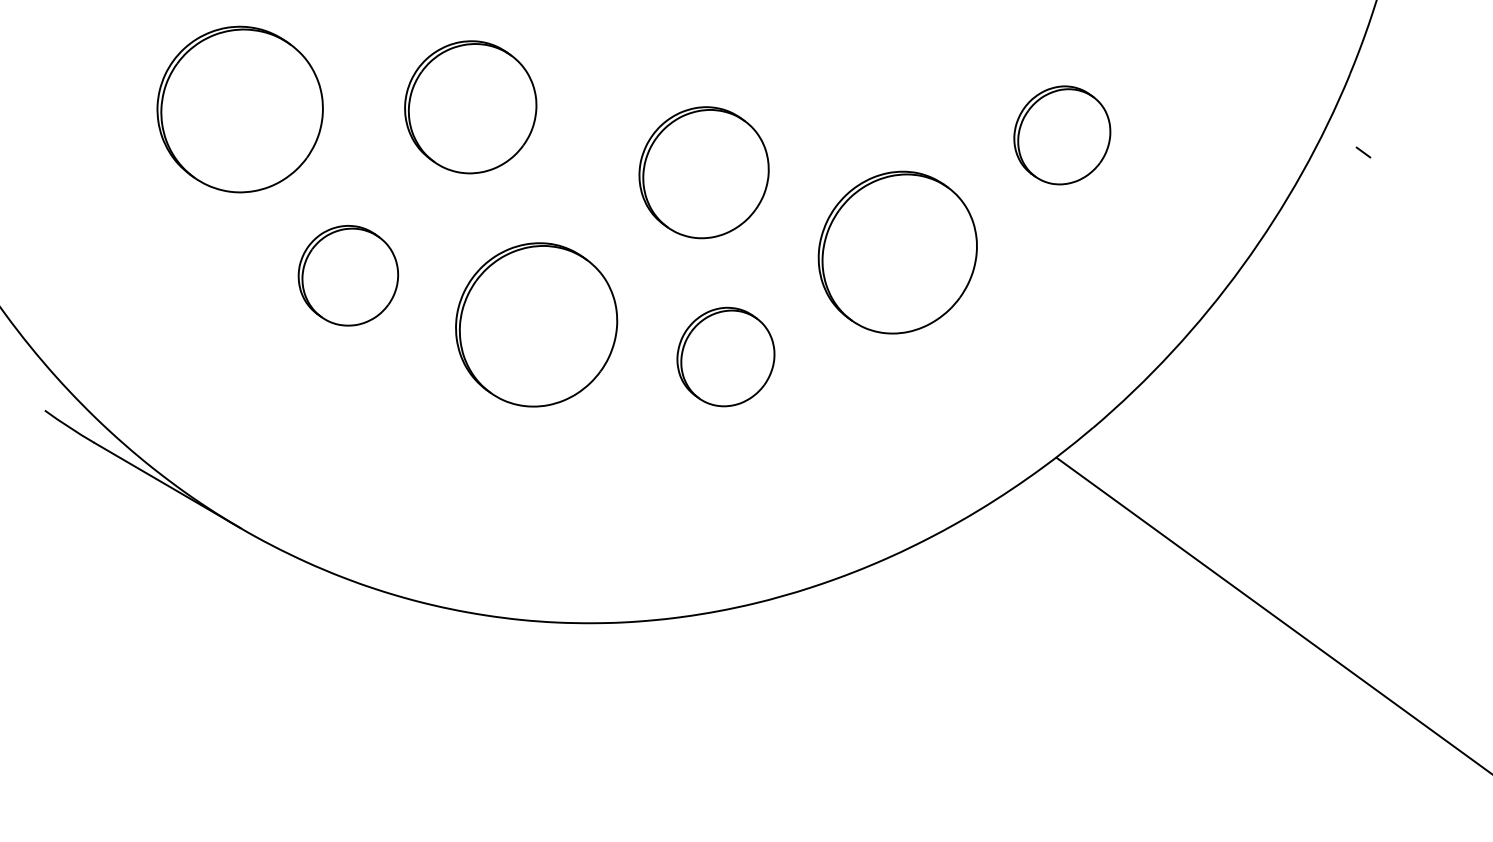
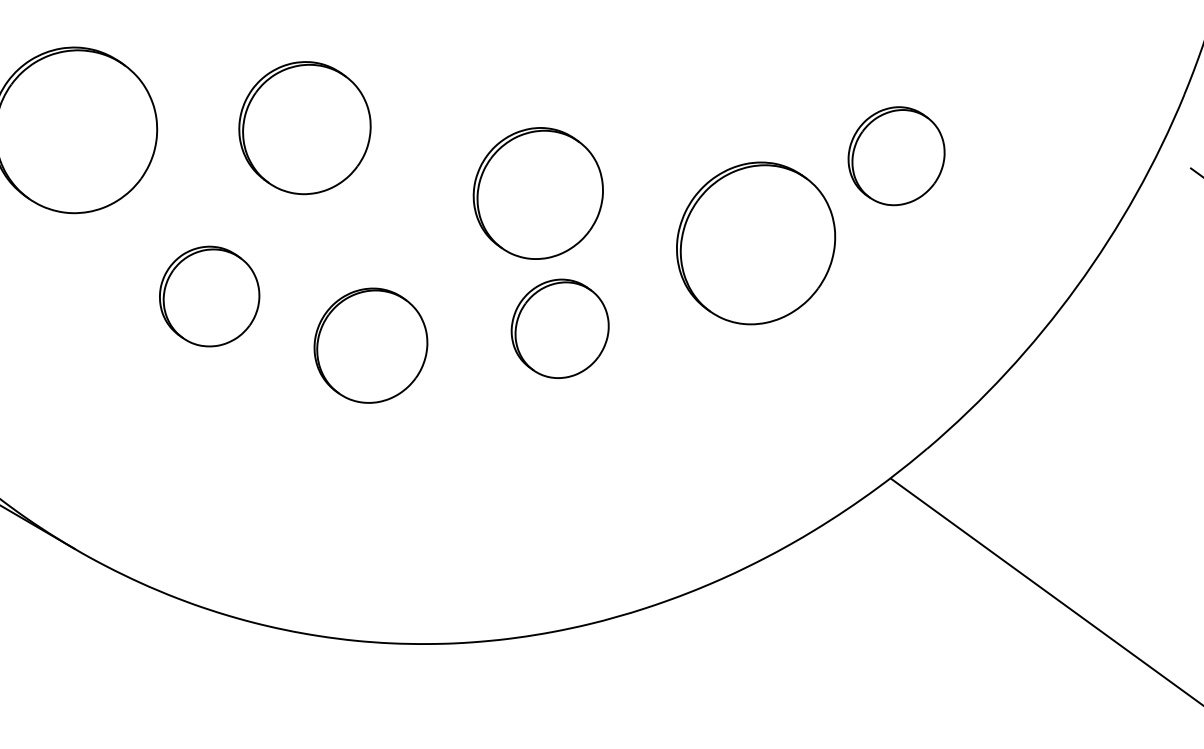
part: (897, 252) -> (755, 243), moved
part: (348, 275) -> (209, 296), moved
part: (536, 324) -> (370, 345), size x0.7
part: (725, 356) -> (559, 328), moved

